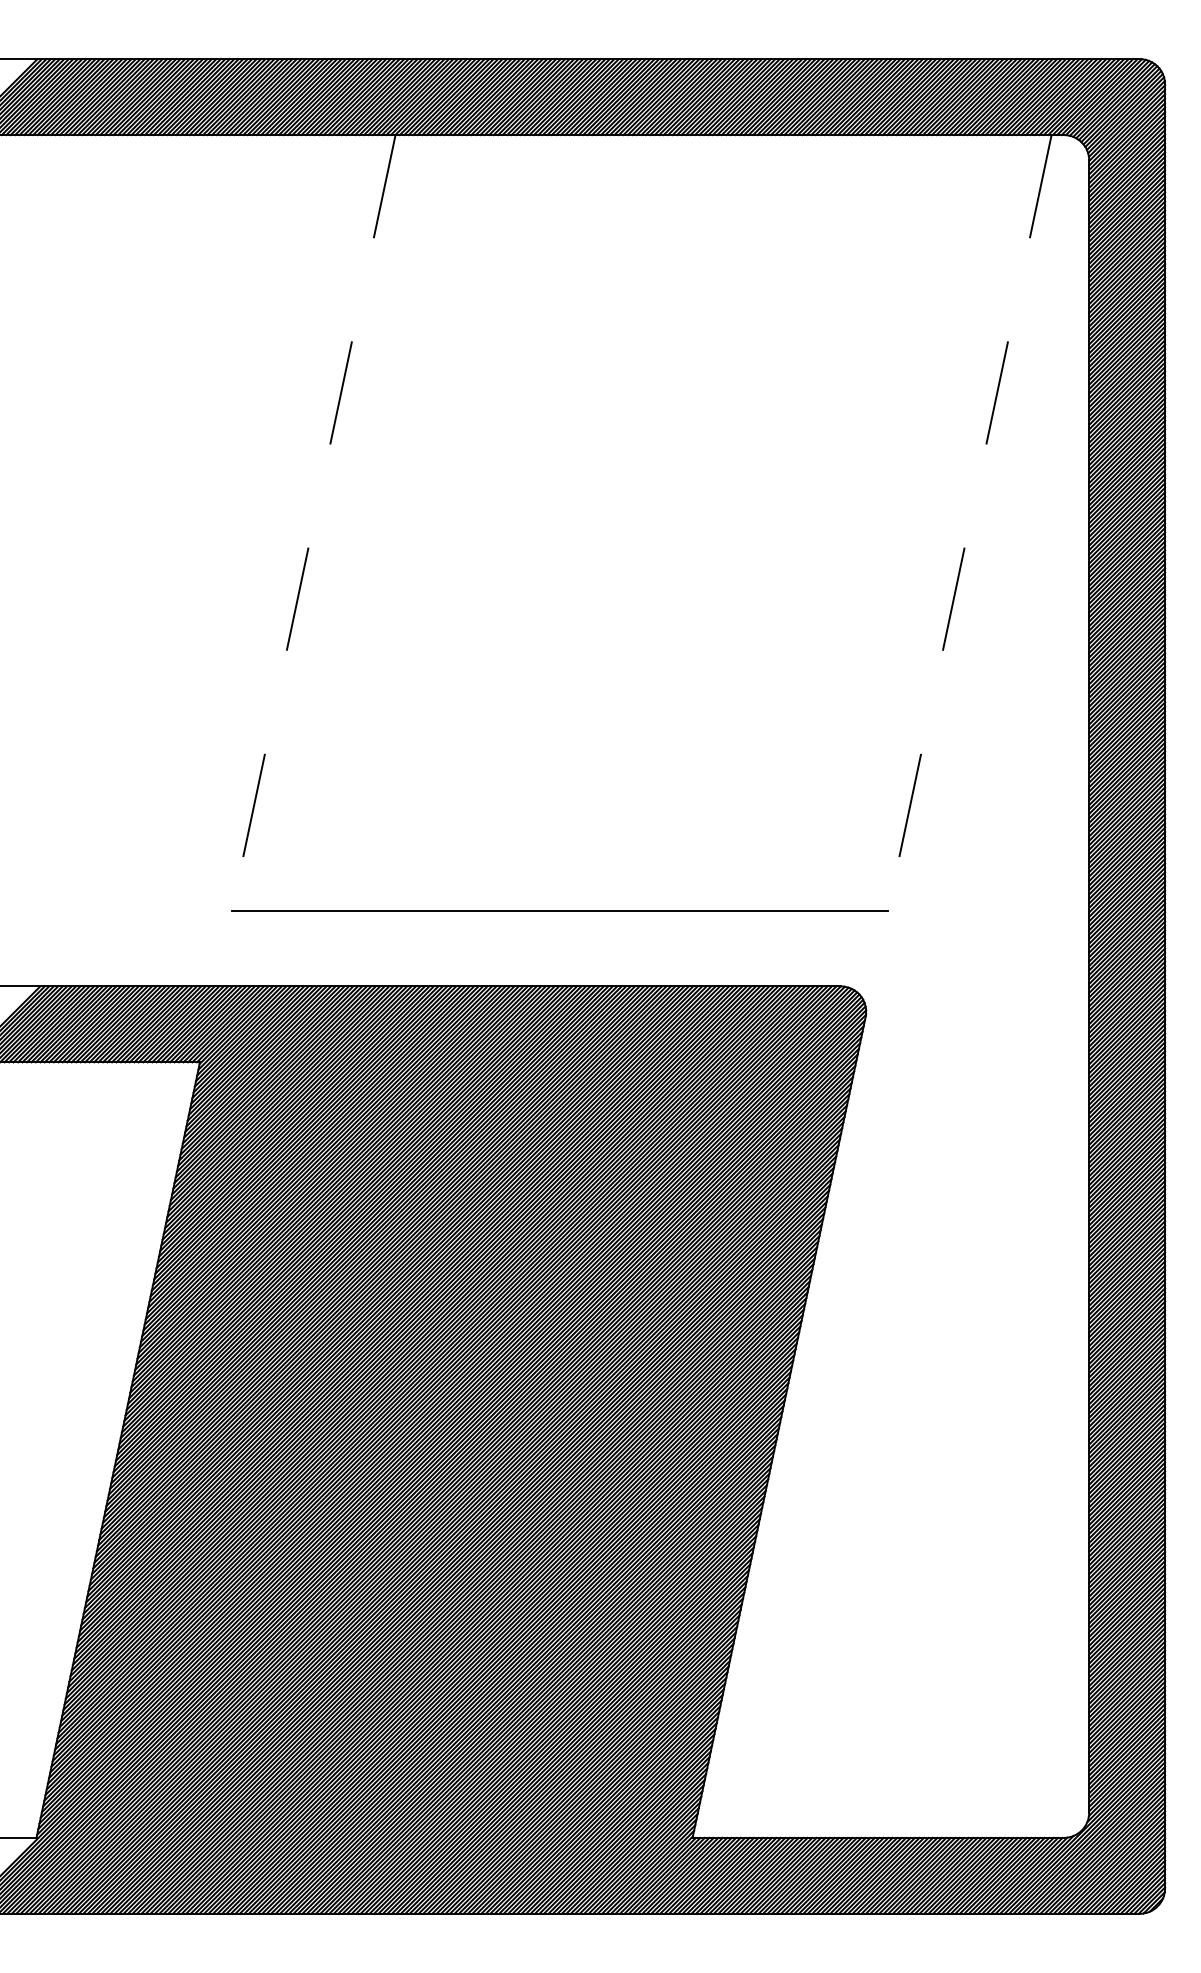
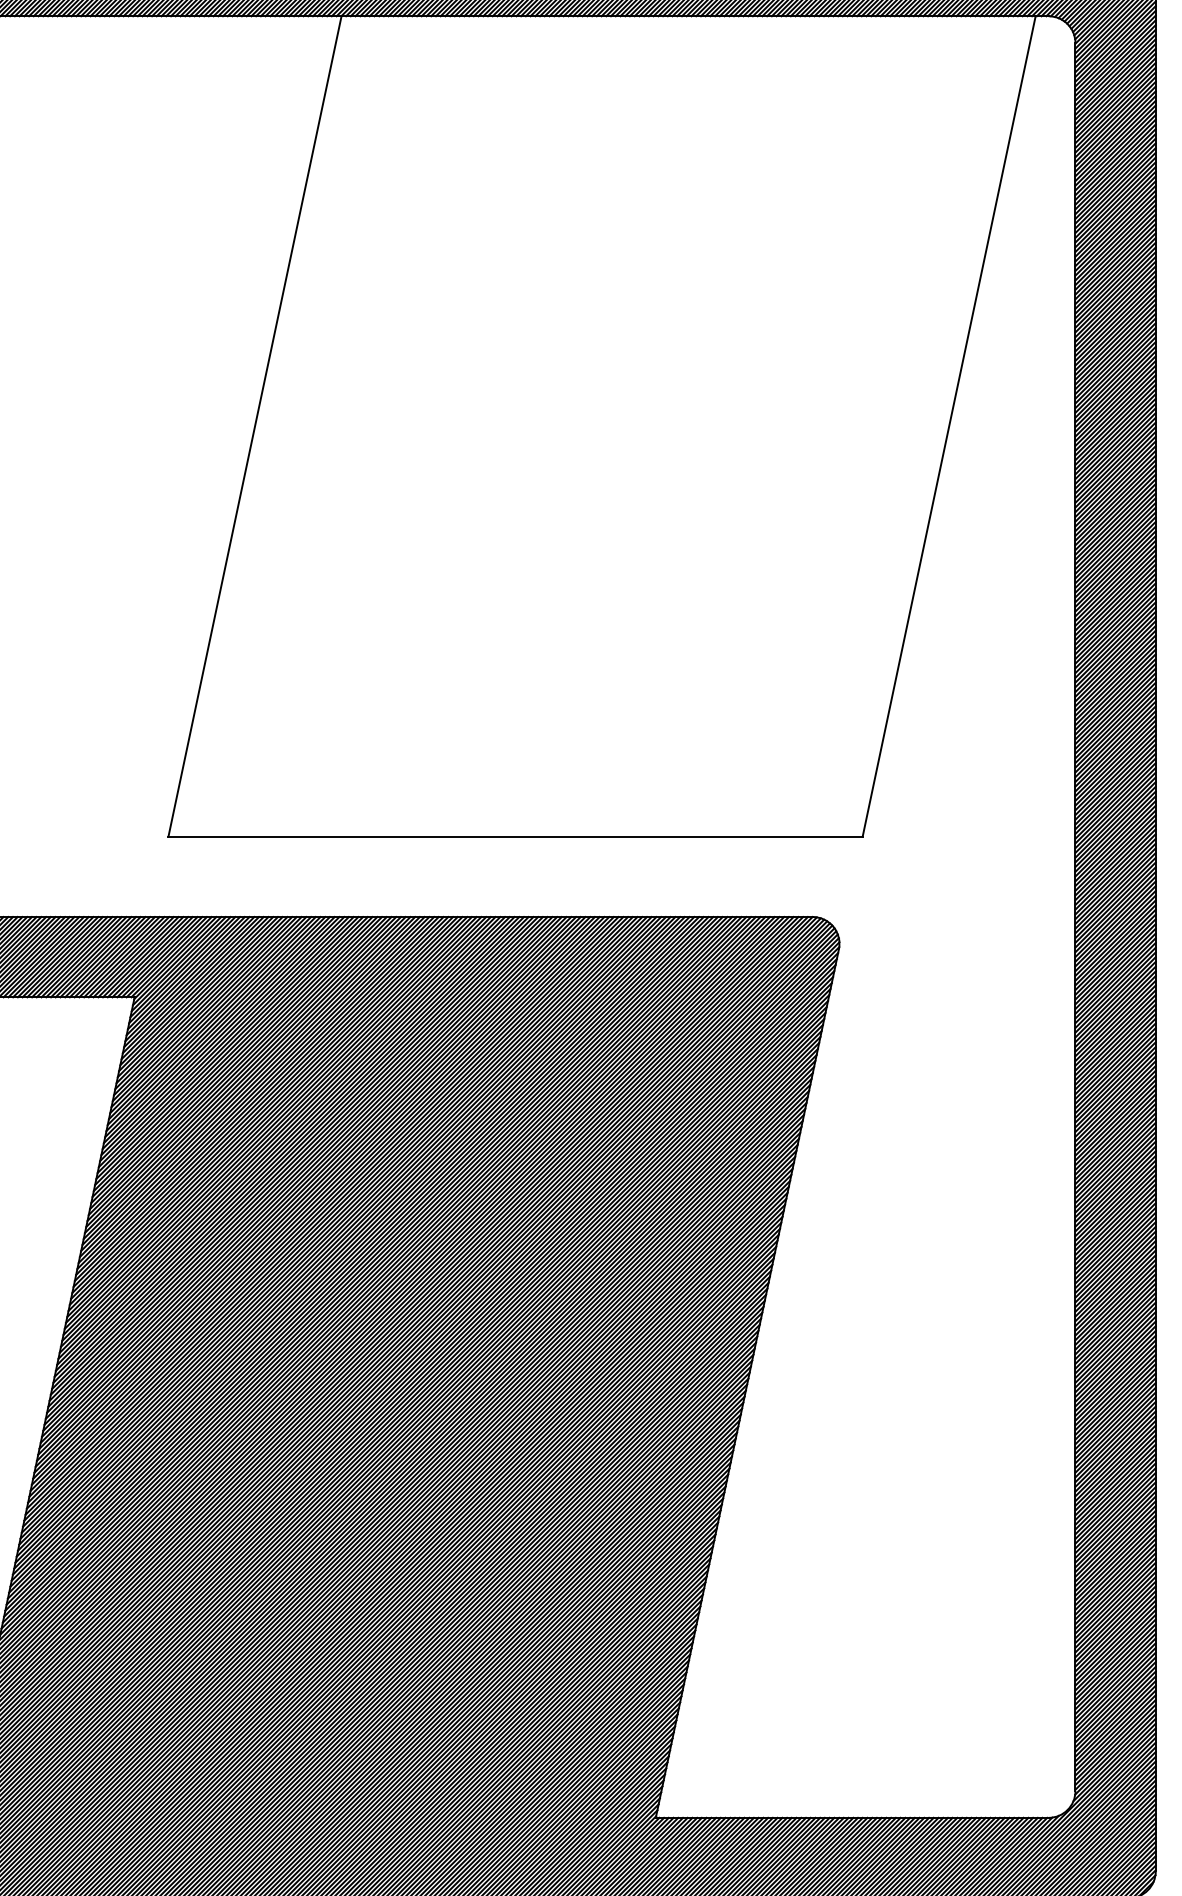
line: (313, 523) -> (254, 427), dashed -> solid
line: (969, 523) -> (948, 427), dashed -> solid

